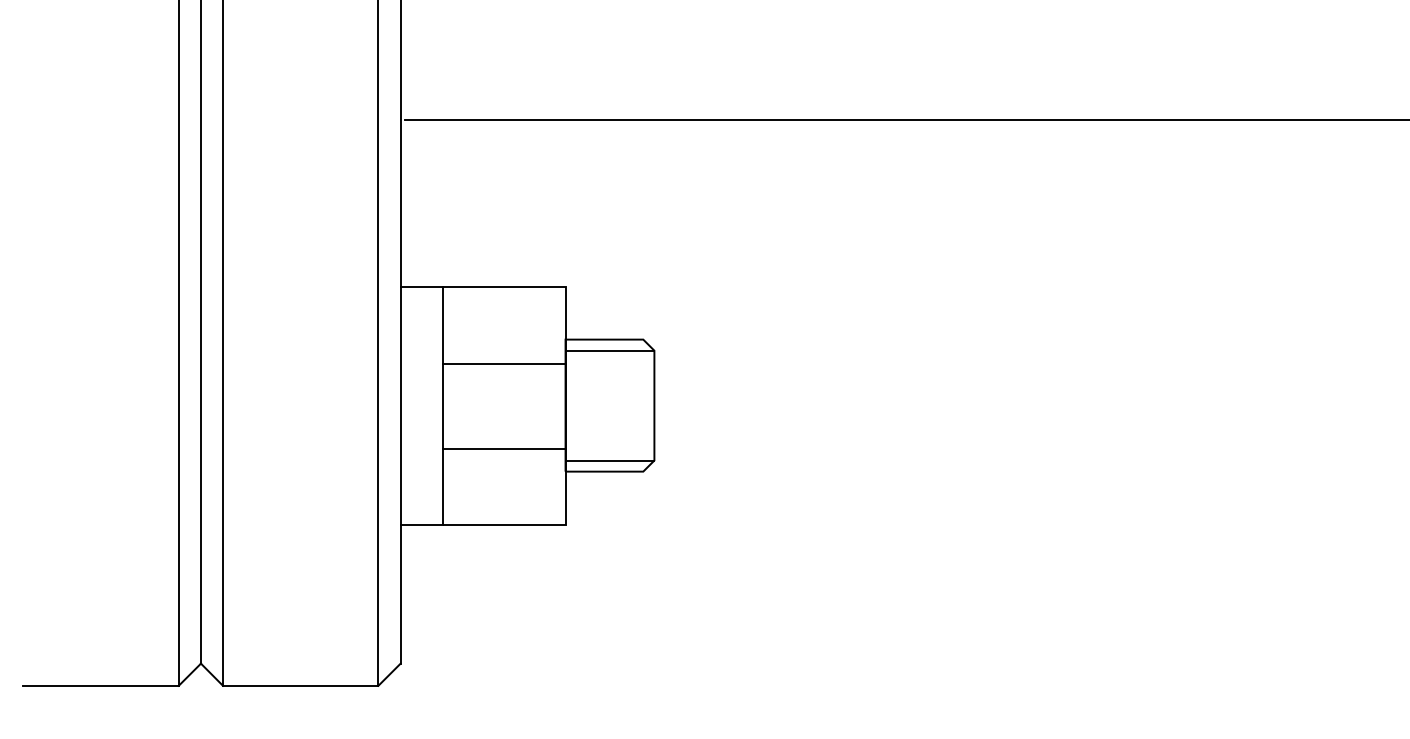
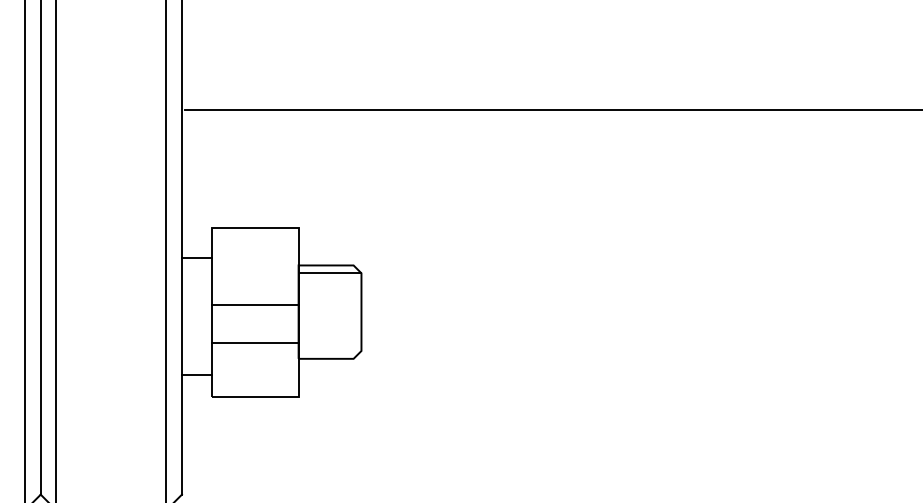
line: (421, 286) -> (196, 257), moved
line: (503, 363) -> (254, 304), moved
line: (609, 460) -> (329, 350), removed
line: (421, 524) -> (196, 375), moved

